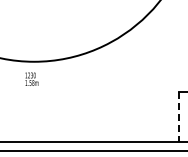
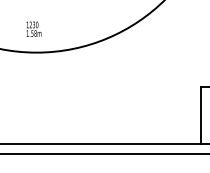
text: (31, 78) -> (33, 28), moved
line: (179, 117) -> (201, 116), dashed -> solid

